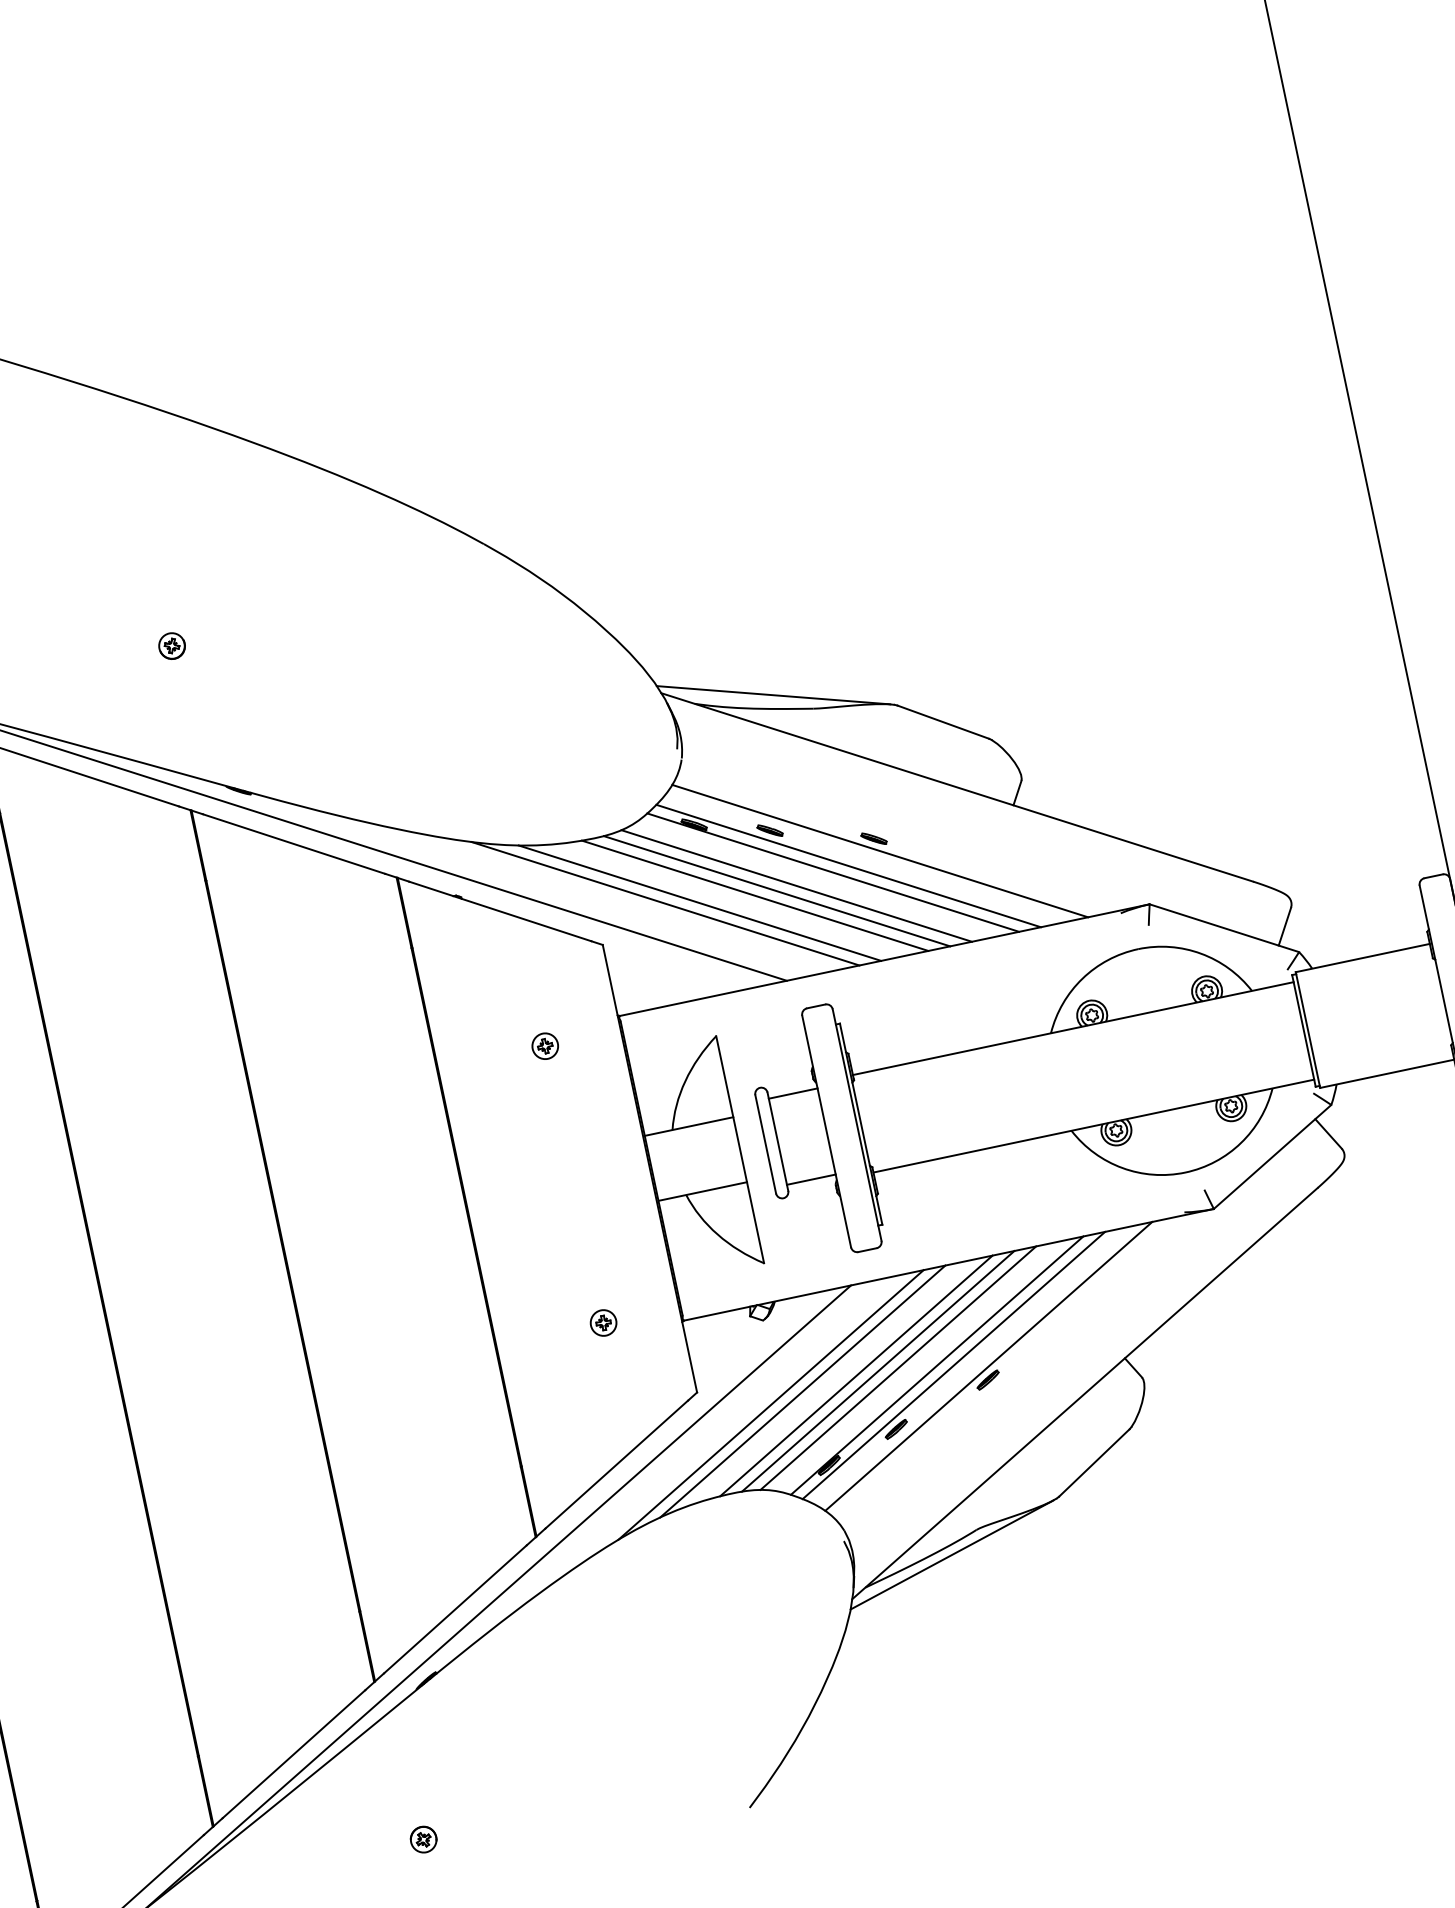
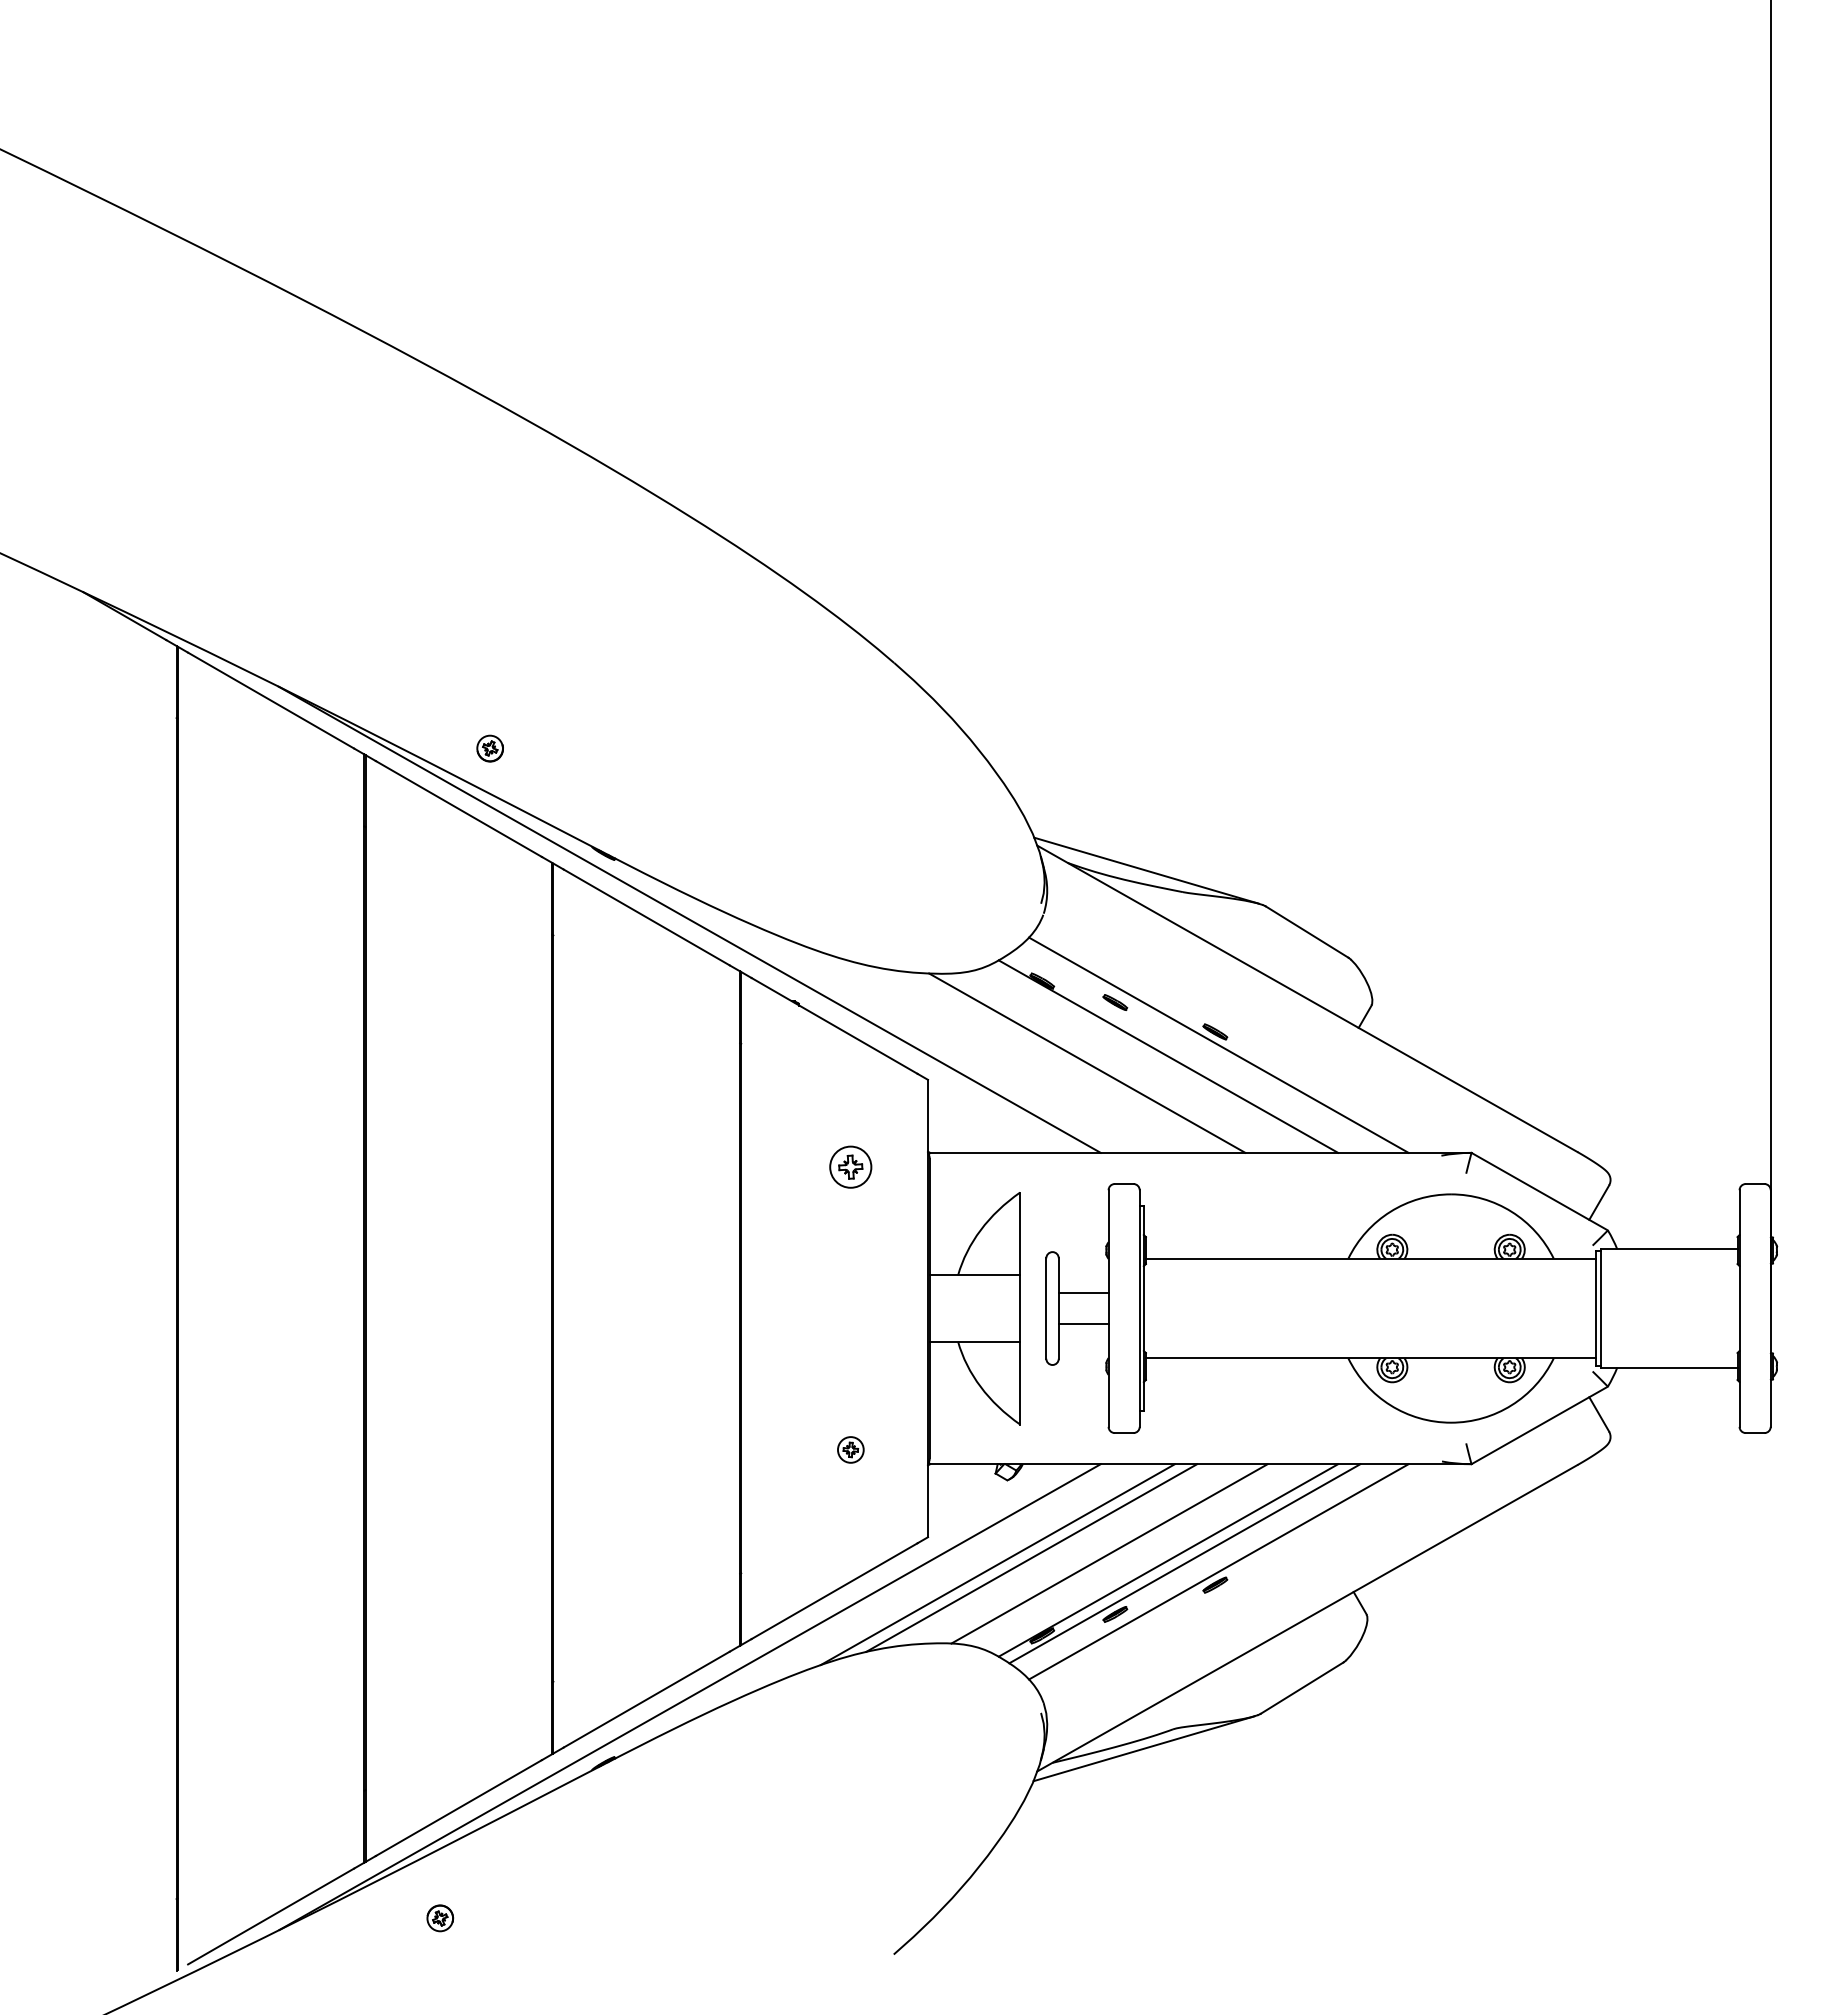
part: (171, 646) -> (489, 748), moved
line: (848, 865) -> (1184, 1052), removed
line: (796, 885) -> (1129, 1061), removed
line: (776, 890) -> (1109, 1062), removed
line: (699, 902) -> (1031, 1058), removed
line: (665, 903) -> (997, 1052), removed
part: (544, 1045) -> (850, 1166), size x1.6
line: (793, 1093) -> (1083, 1323), moved
line: (811, 1179) -> (1083, 1292), moved
line: (897, 1367) -> (1129, 1554), removed
line: (856, 1375) -> (1087, 1553), removed
part: (423, 1839) -> (440, 1918), moved

